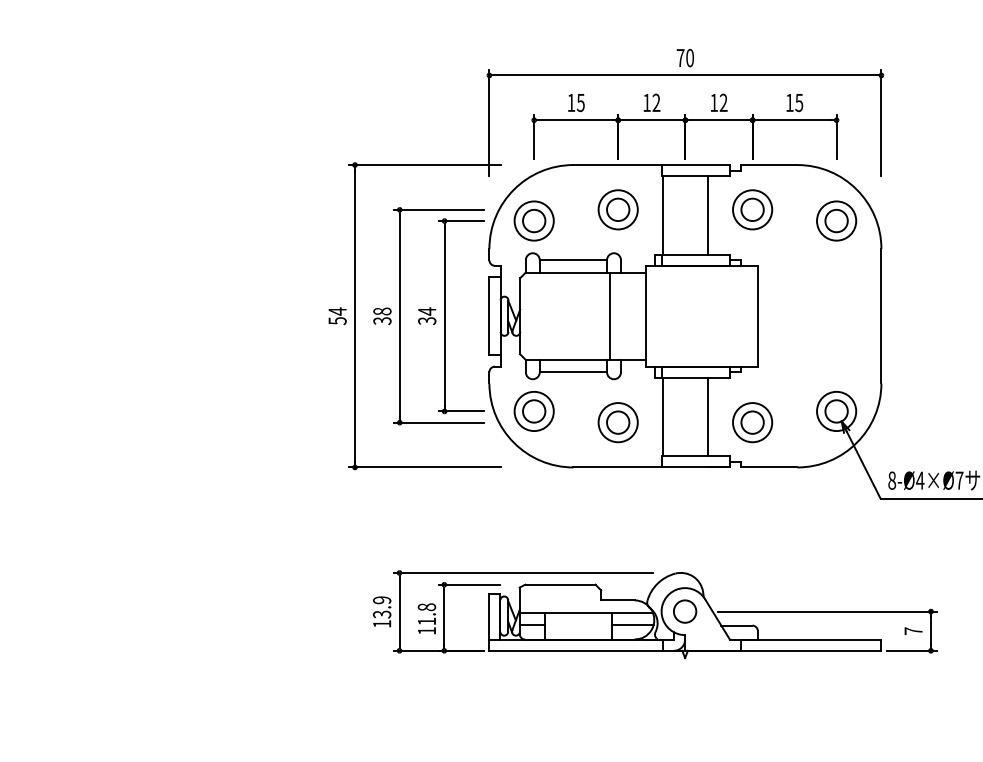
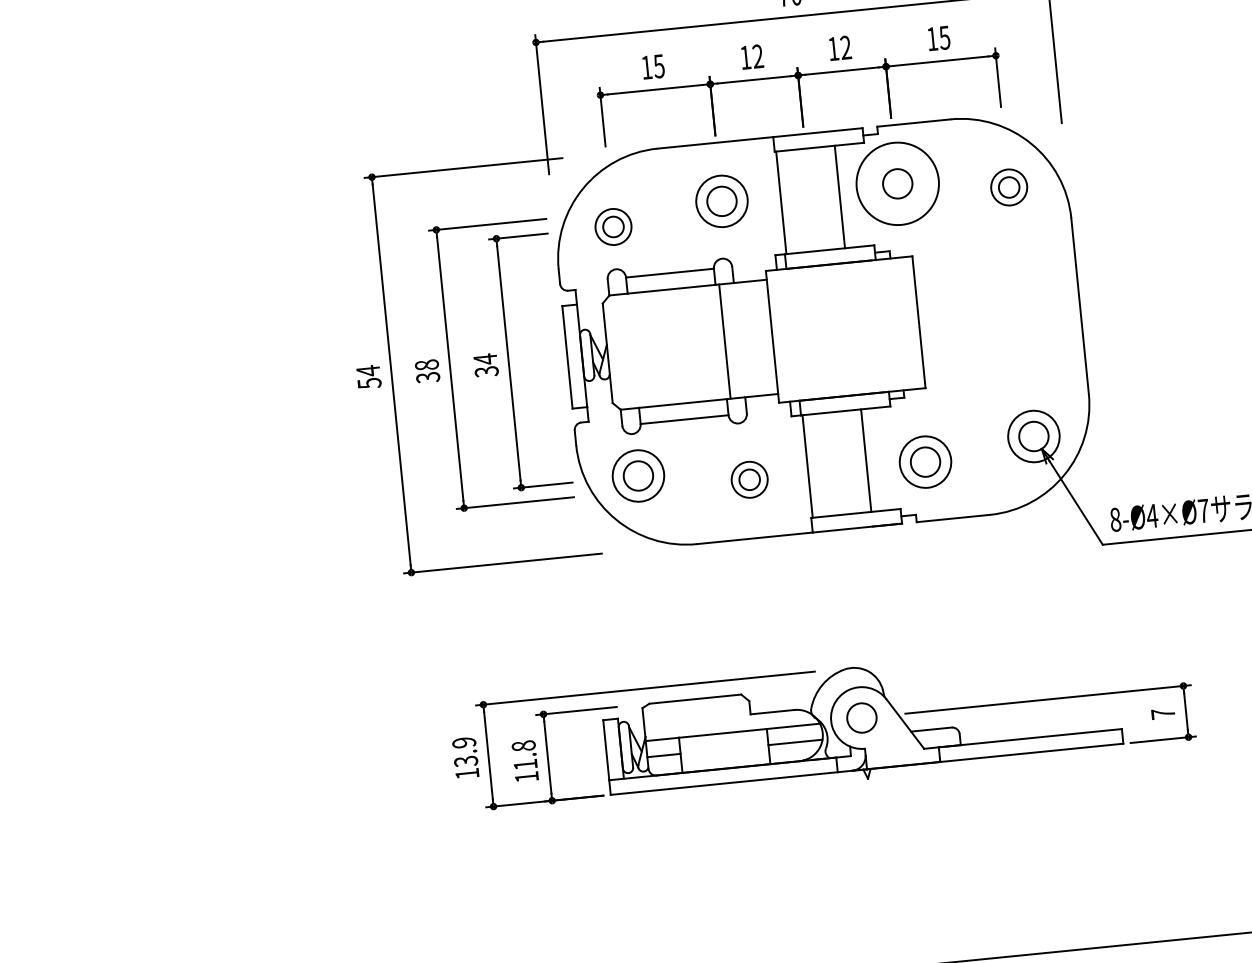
circle: (752, 209) -> (897, 183), size x1.6
part: (533, 220) -> (612, 226), size x0.7
part: (836, 220) -> (1008, 186), size x0.7
part: (617, 422) -> (748, 479), size x0.7

